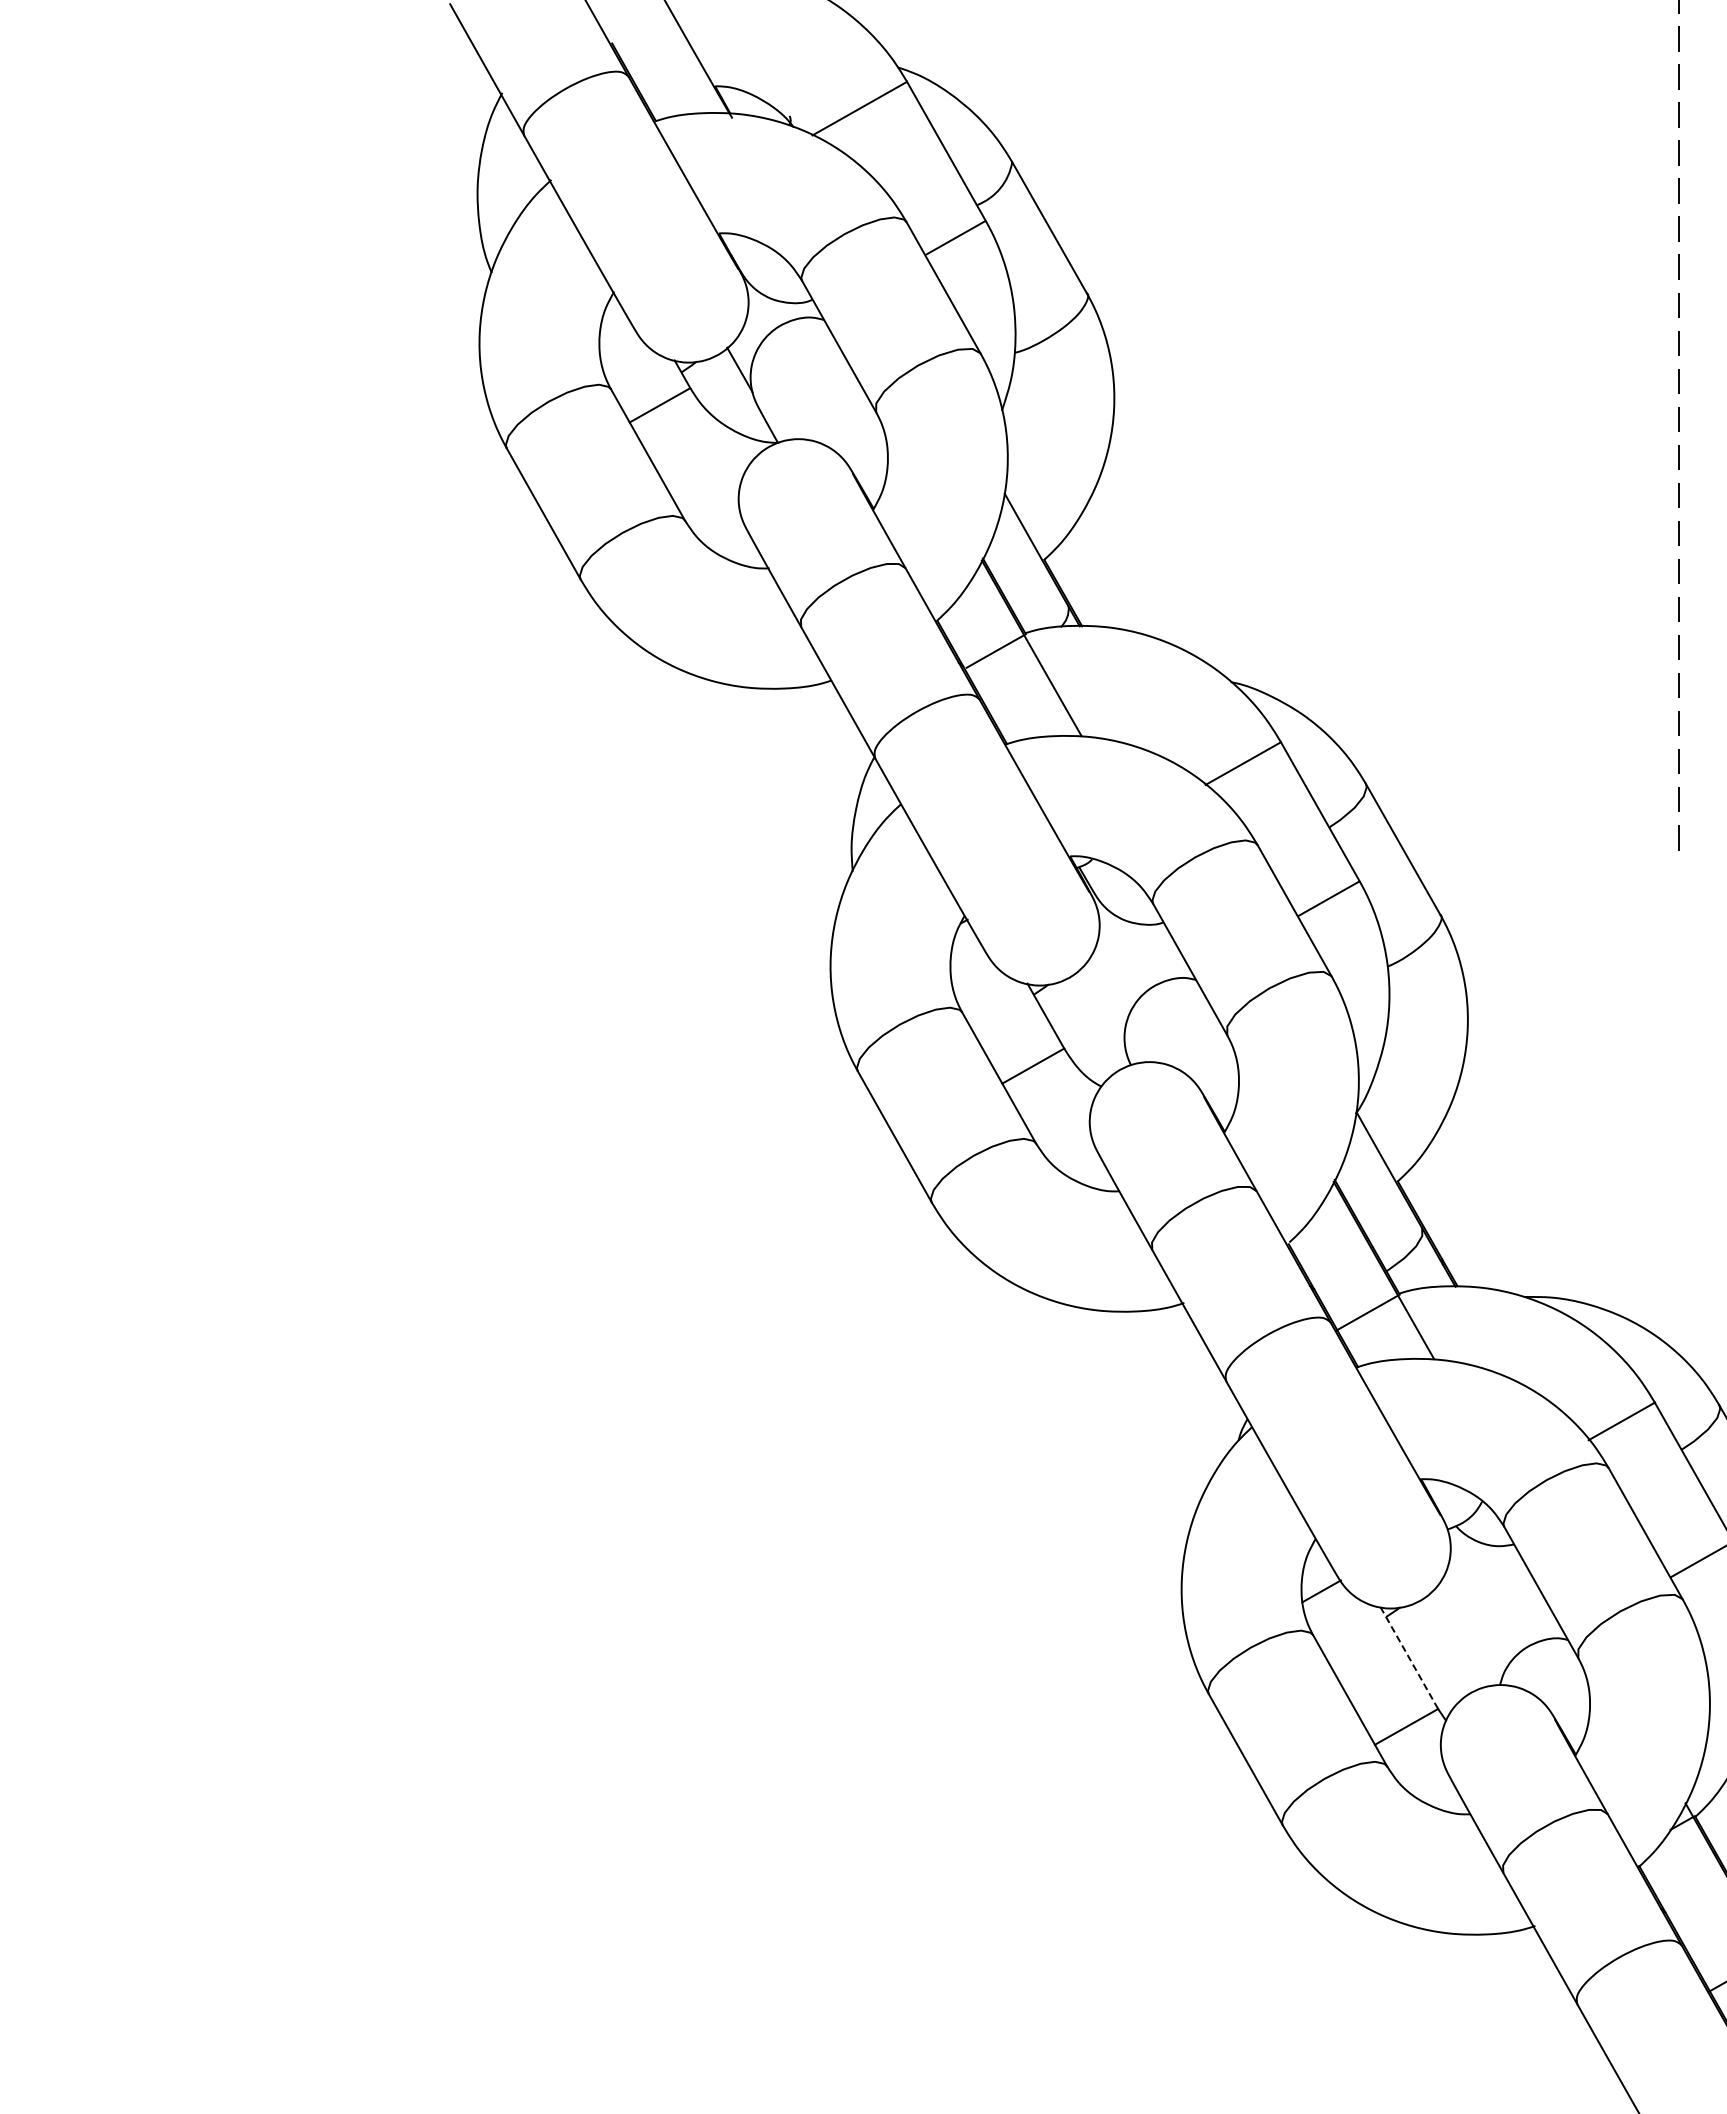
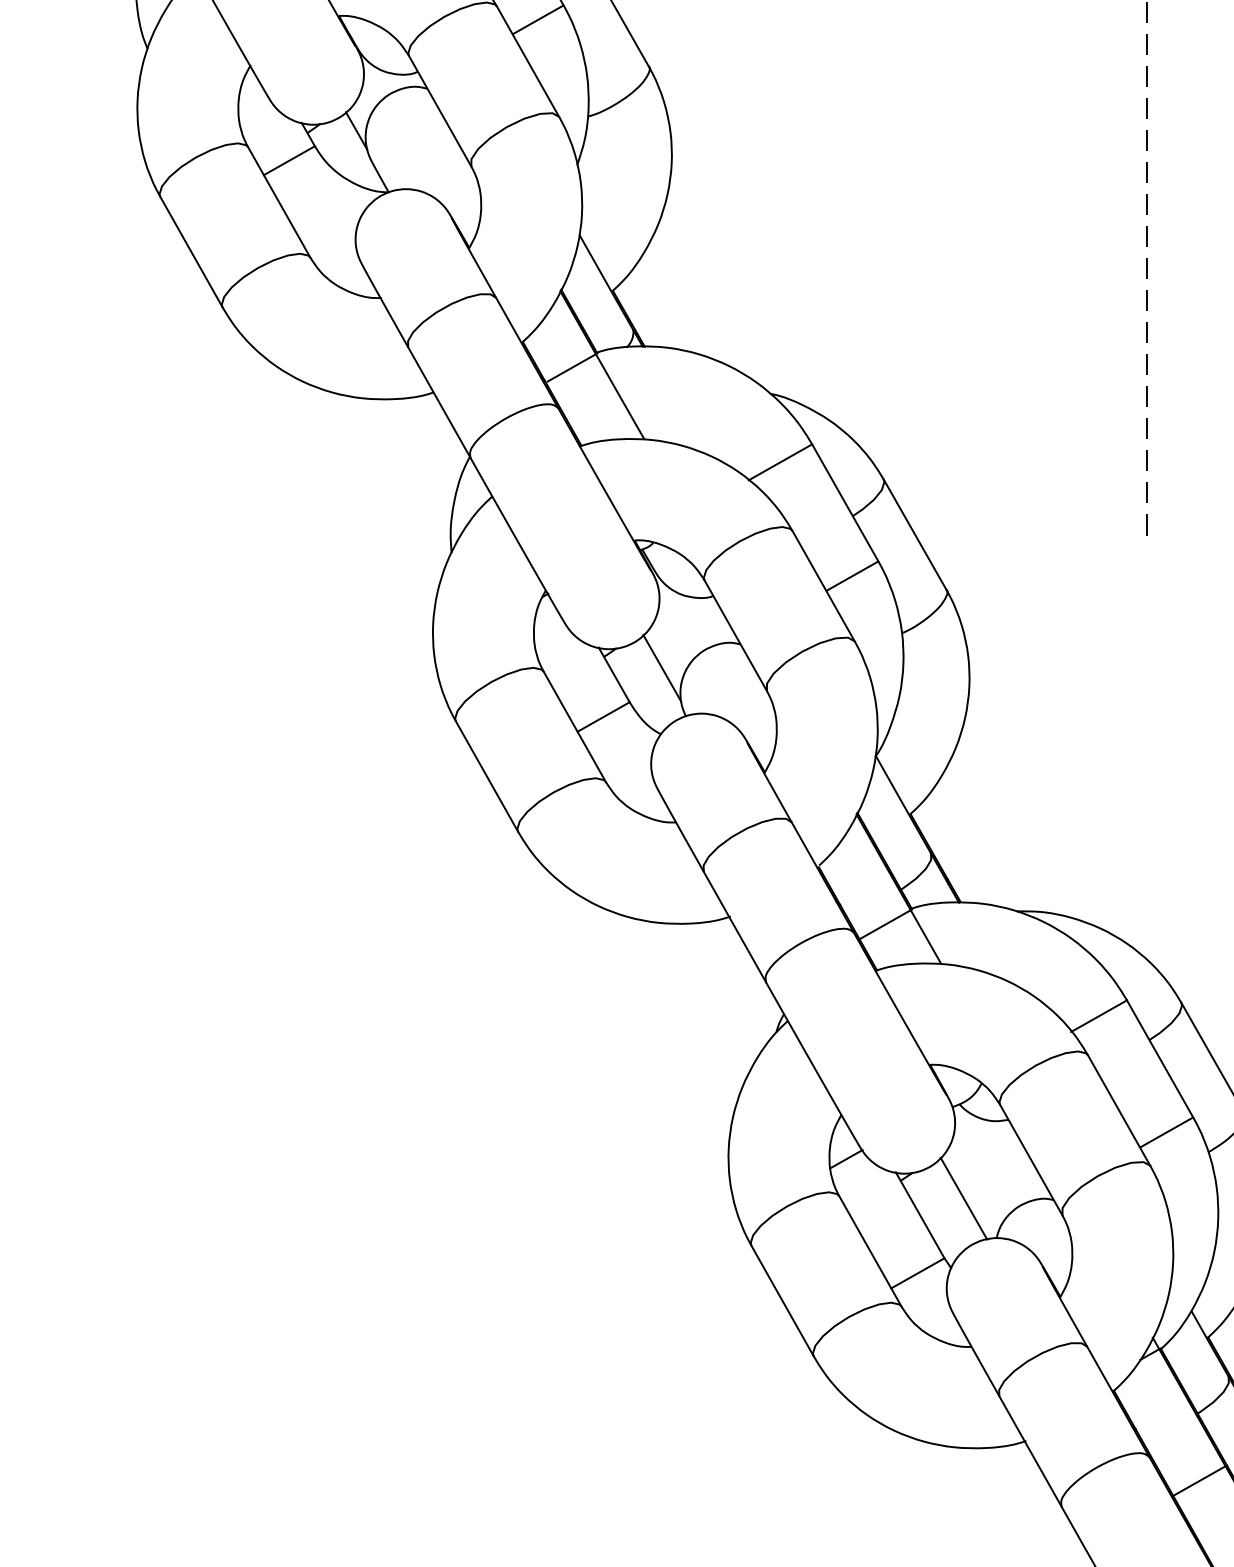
line: (1102, 1007) -> (661, 667), added
line: (1460, 1637) -> (963, 1198), added
line: (1409, 1657) -> (920, 1214), dashed -> solid

